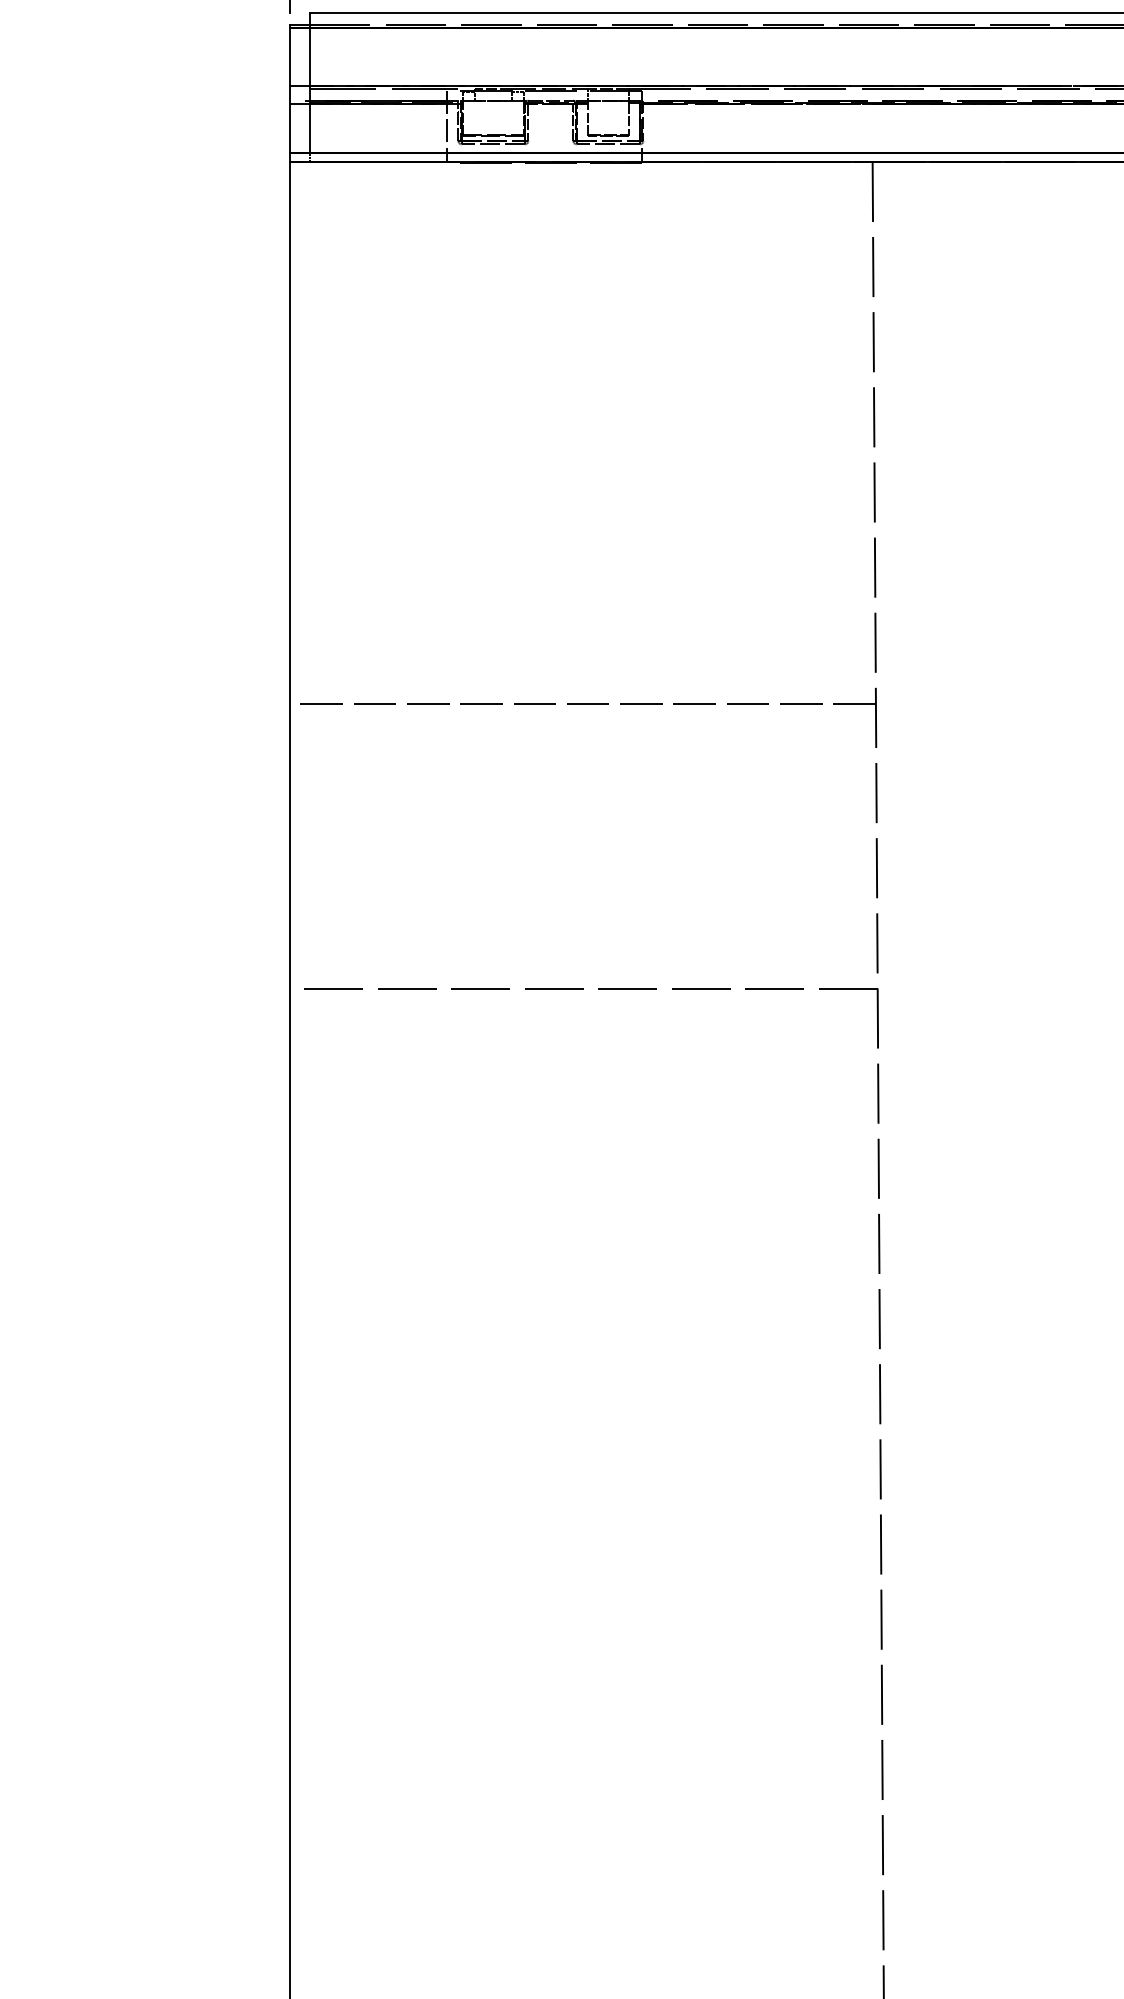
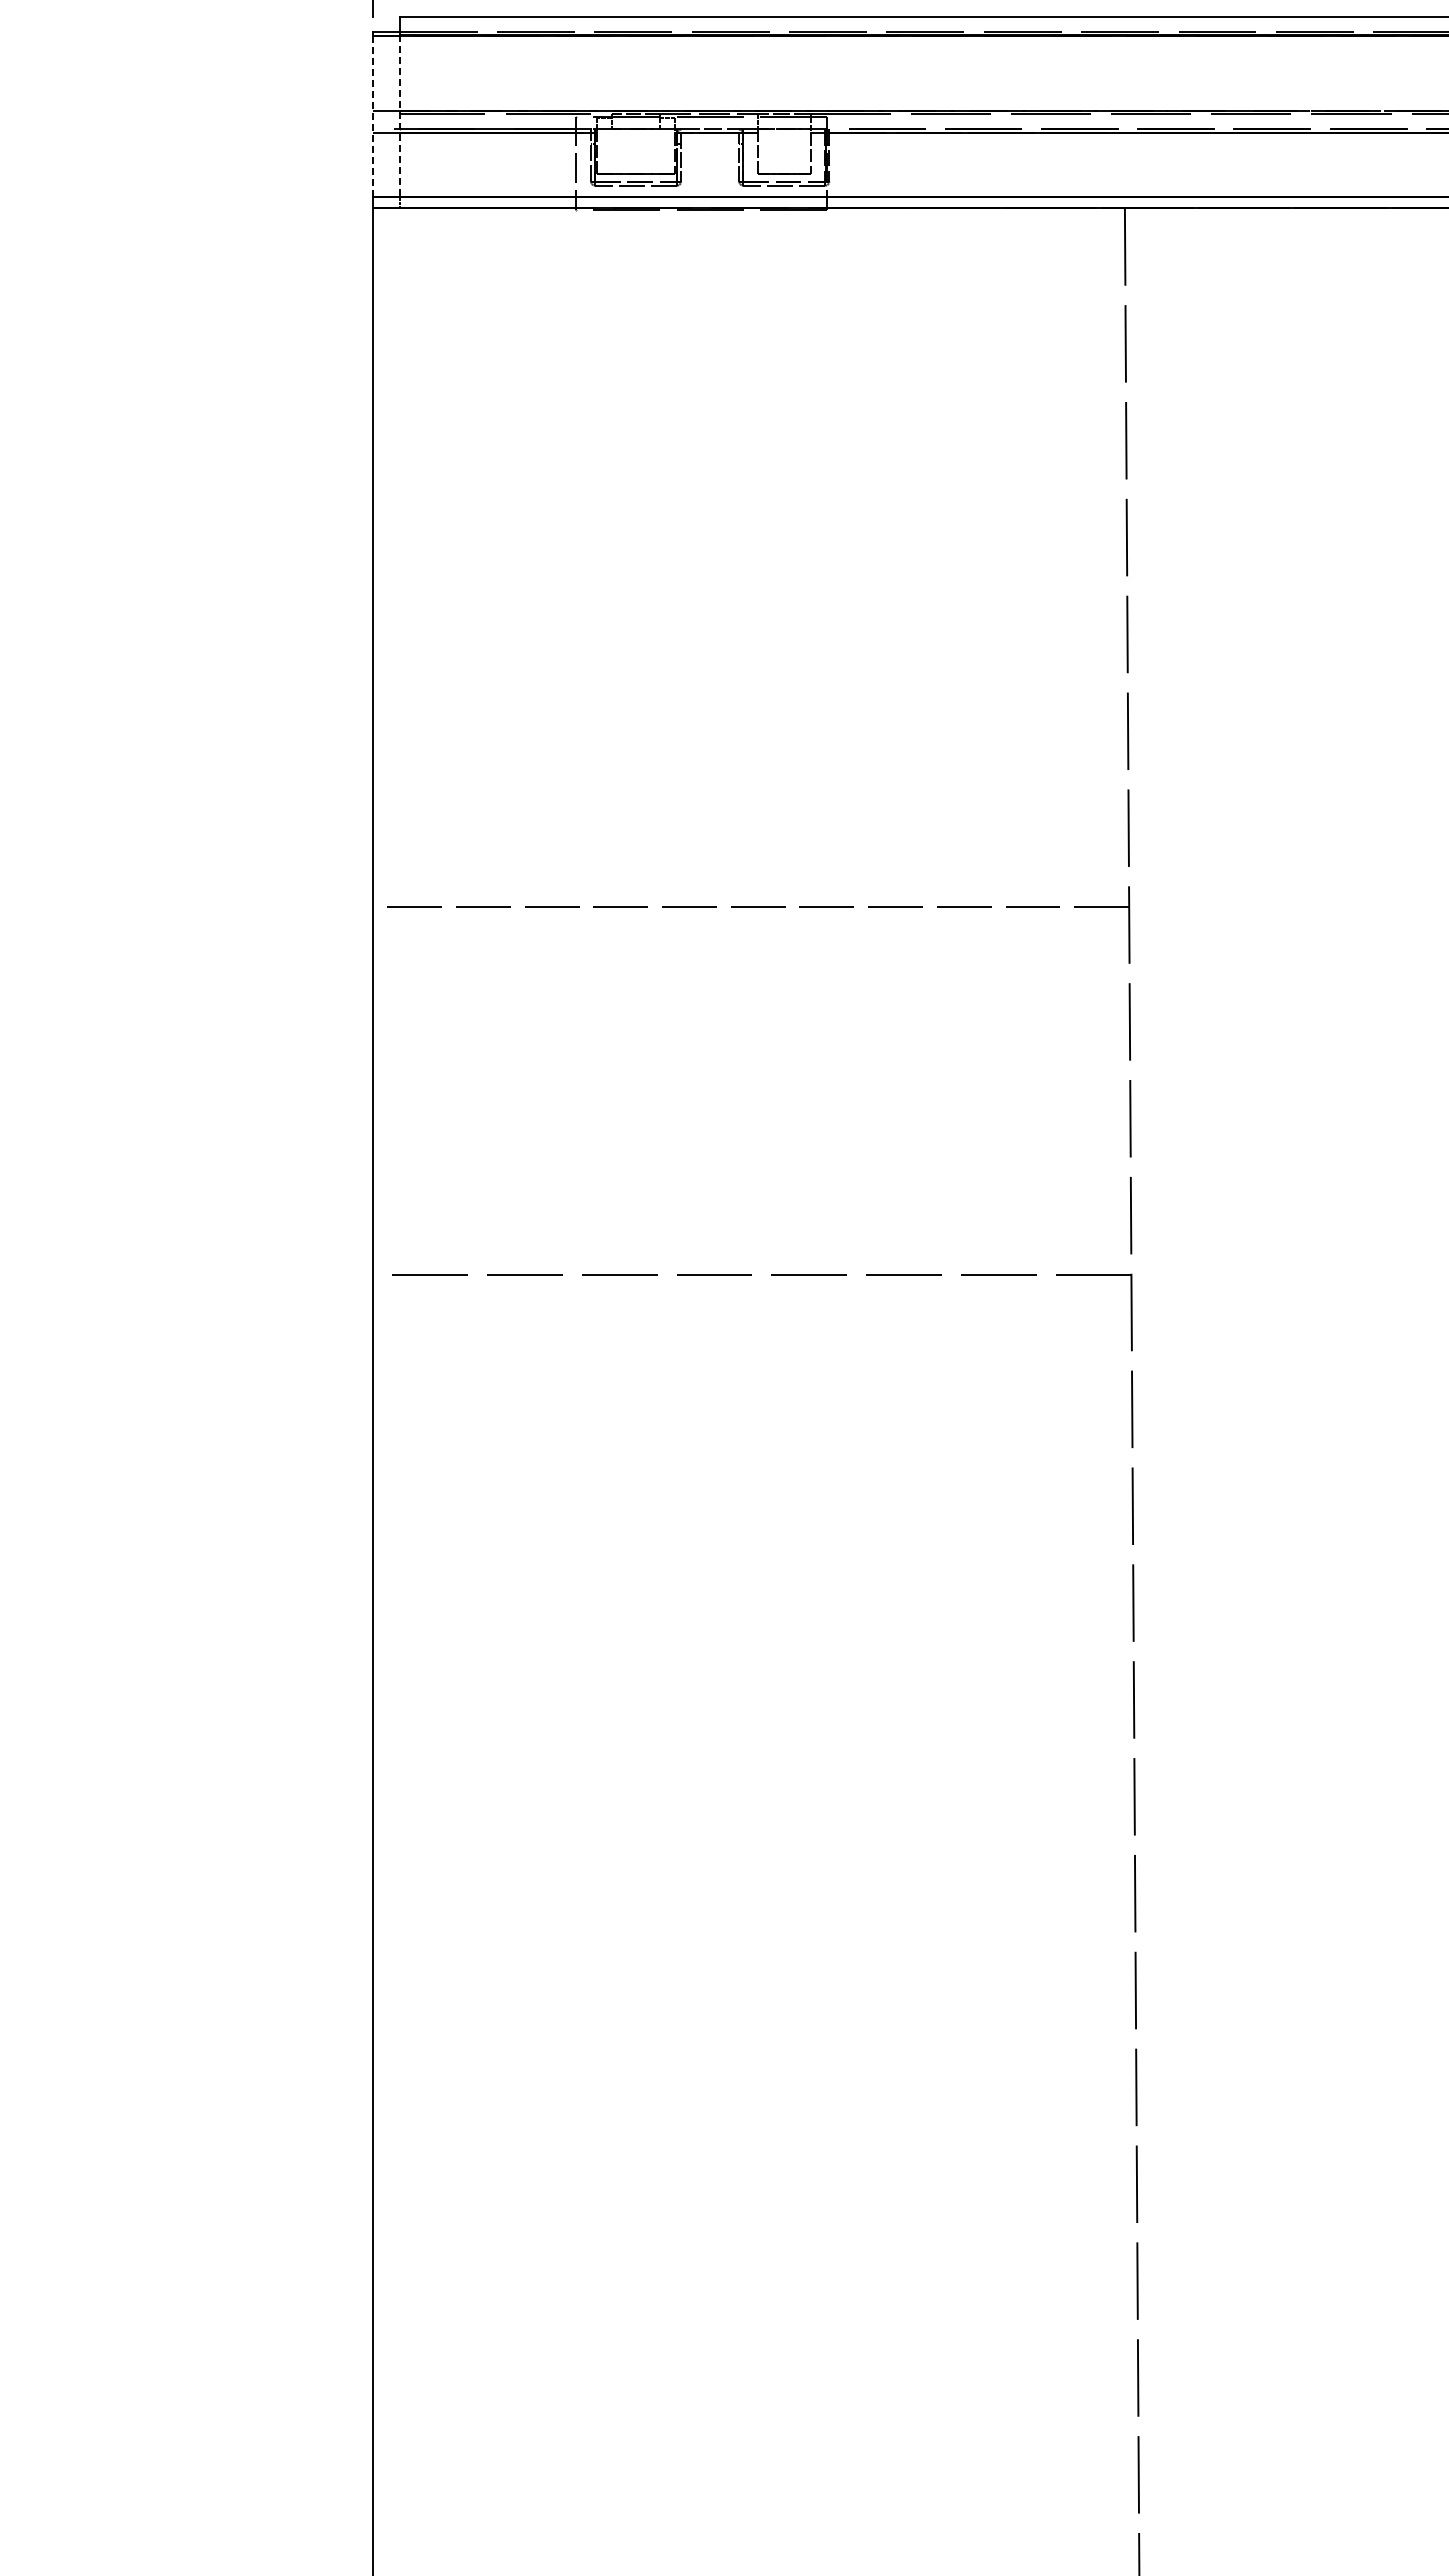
line: (289, 90) -> (373, 116), solid -> dashed
line: (309, 90) -> (399, 116), solid -> dashed

